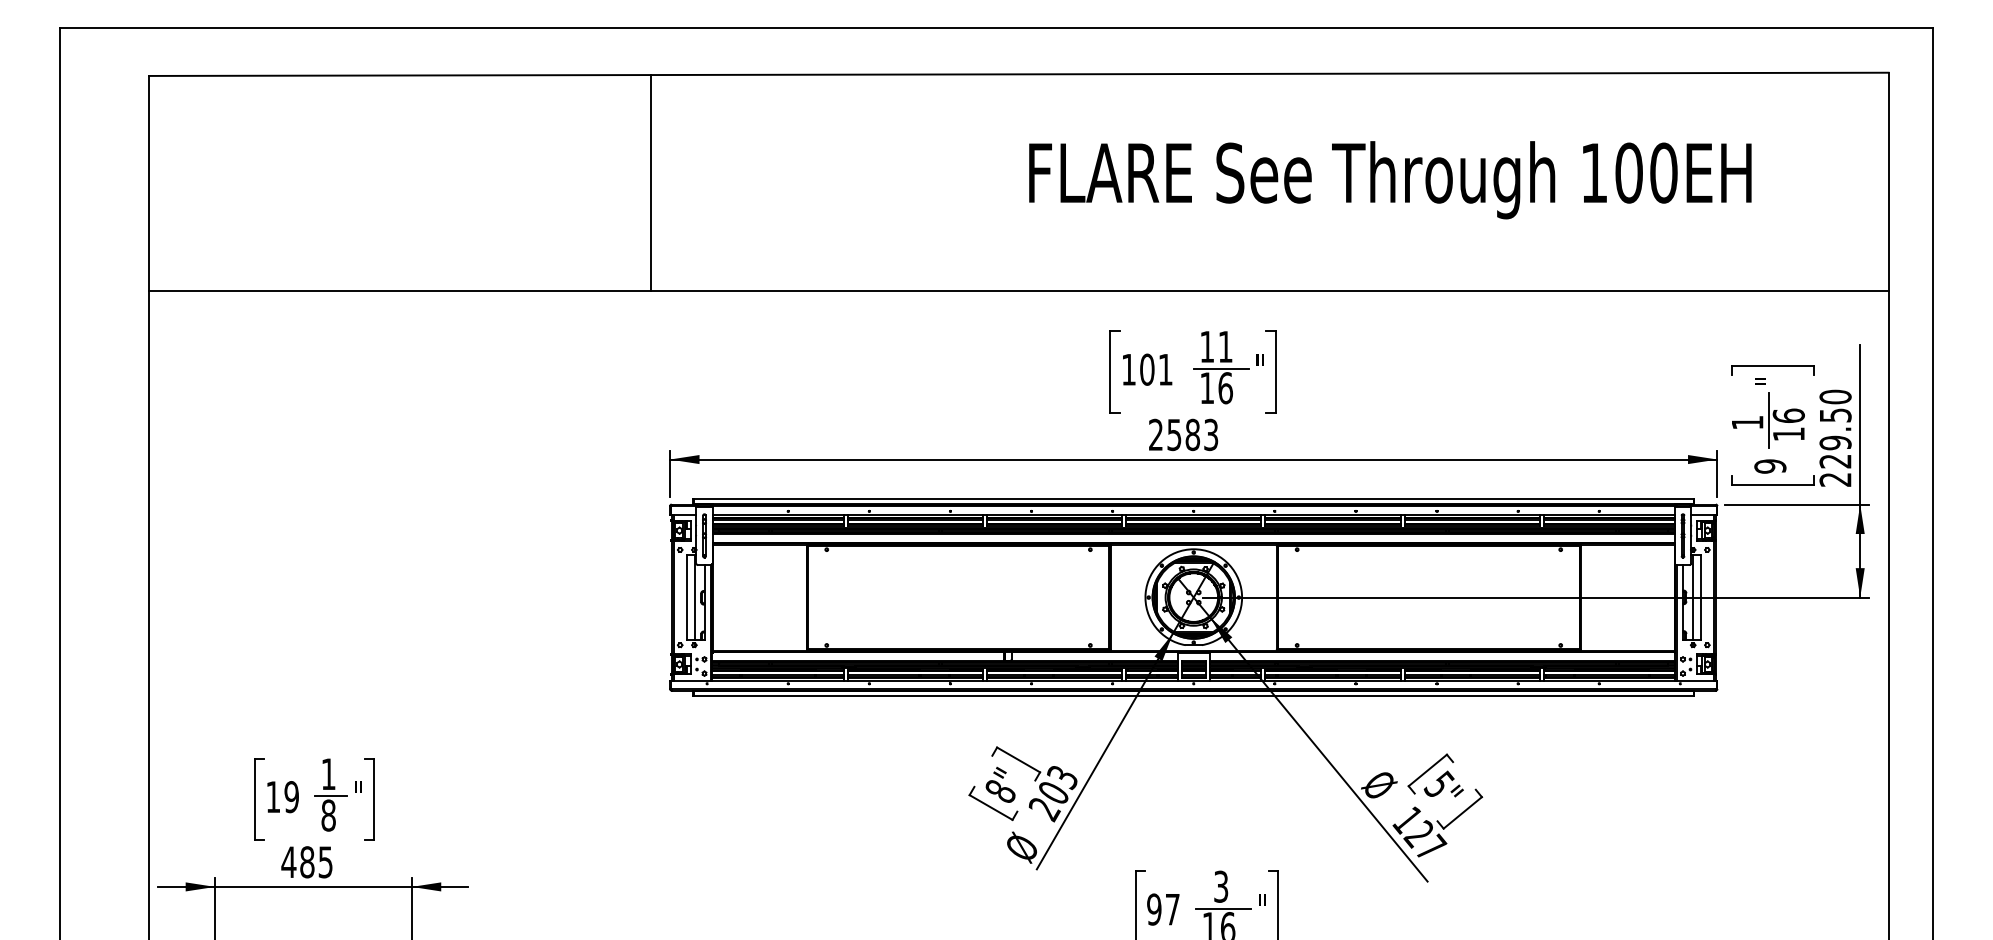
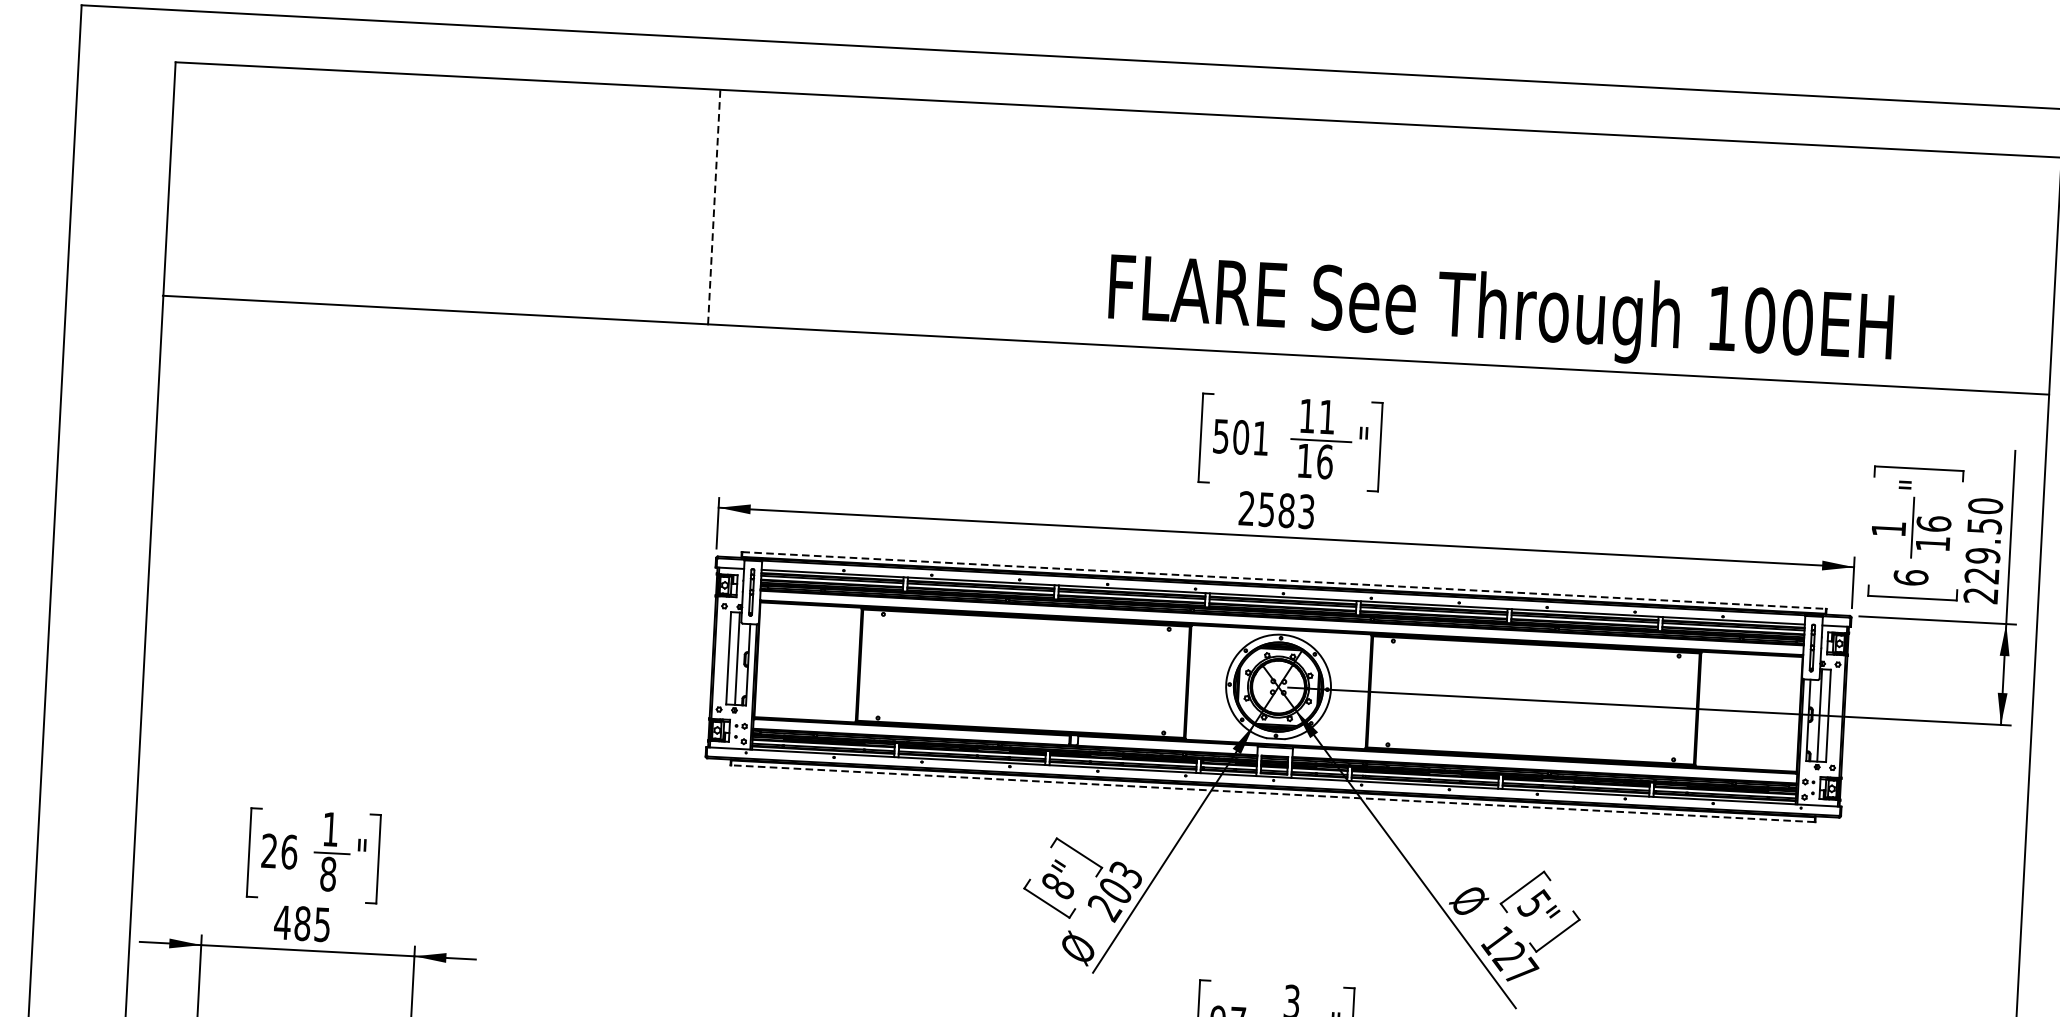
text: (1390, 180) -> (1501, 314), moved
line: (651, 182) -> (714, 206), solid -> dashed
text: (1128, 369) -> (1220, 436), 101 -> 501
text: (1770, 466) -> (1911, 577), 9 -> 6
line: (1193, 499) -> (1283, 580), solid -> dashed
line: (1193, 695) -> (1272, 793), solid -> dashed
text: (282, 797) -> (279, 852), 19 -> 26

